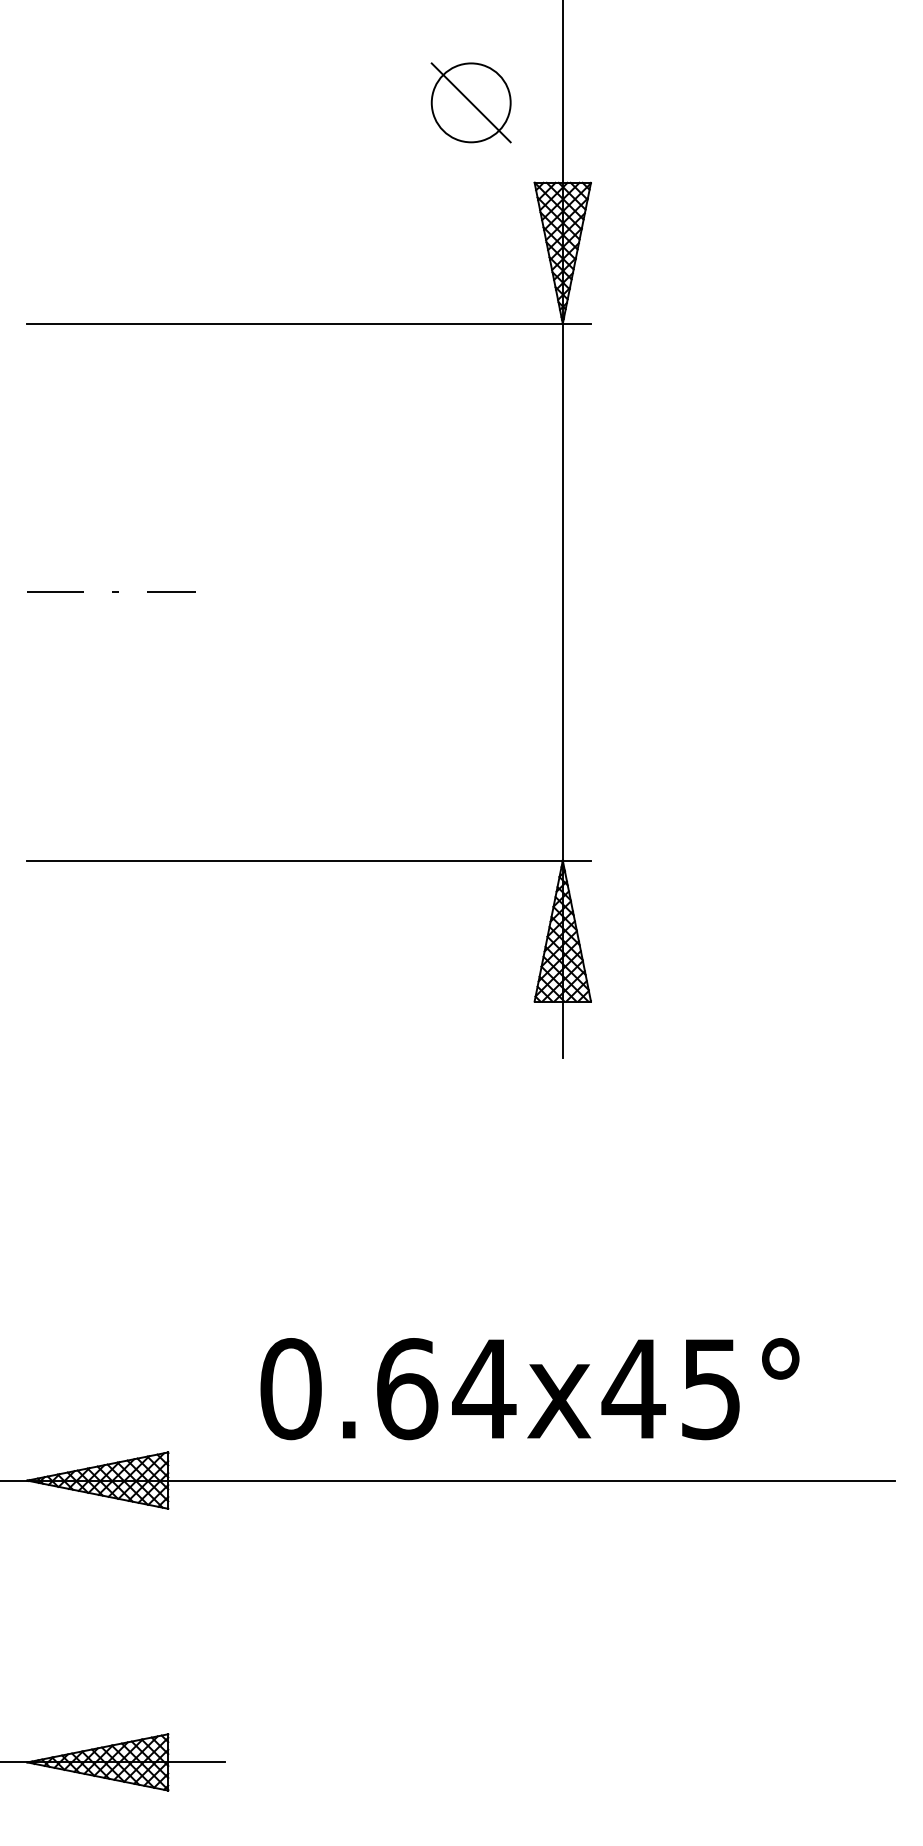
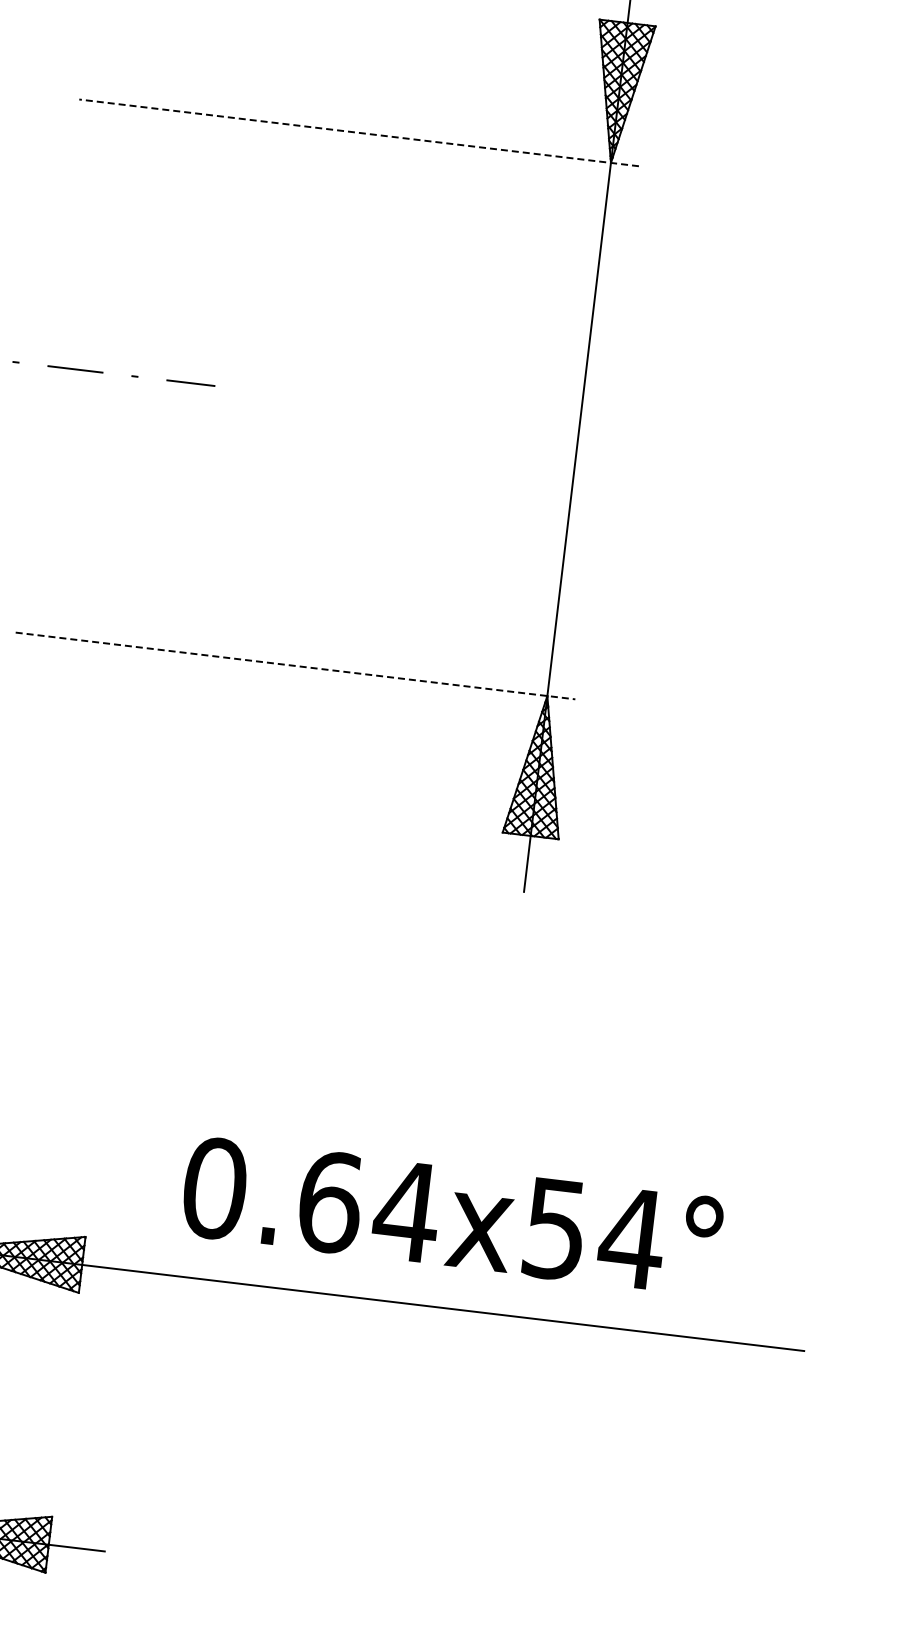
line: (309, 323) -> (359, 132), solid -> dashed
line: (309, 860) -> (295, 665), solid -> dashed
text: (672, 1389) -> (593, 1234), 0.64x45° -> 0.64x54°

